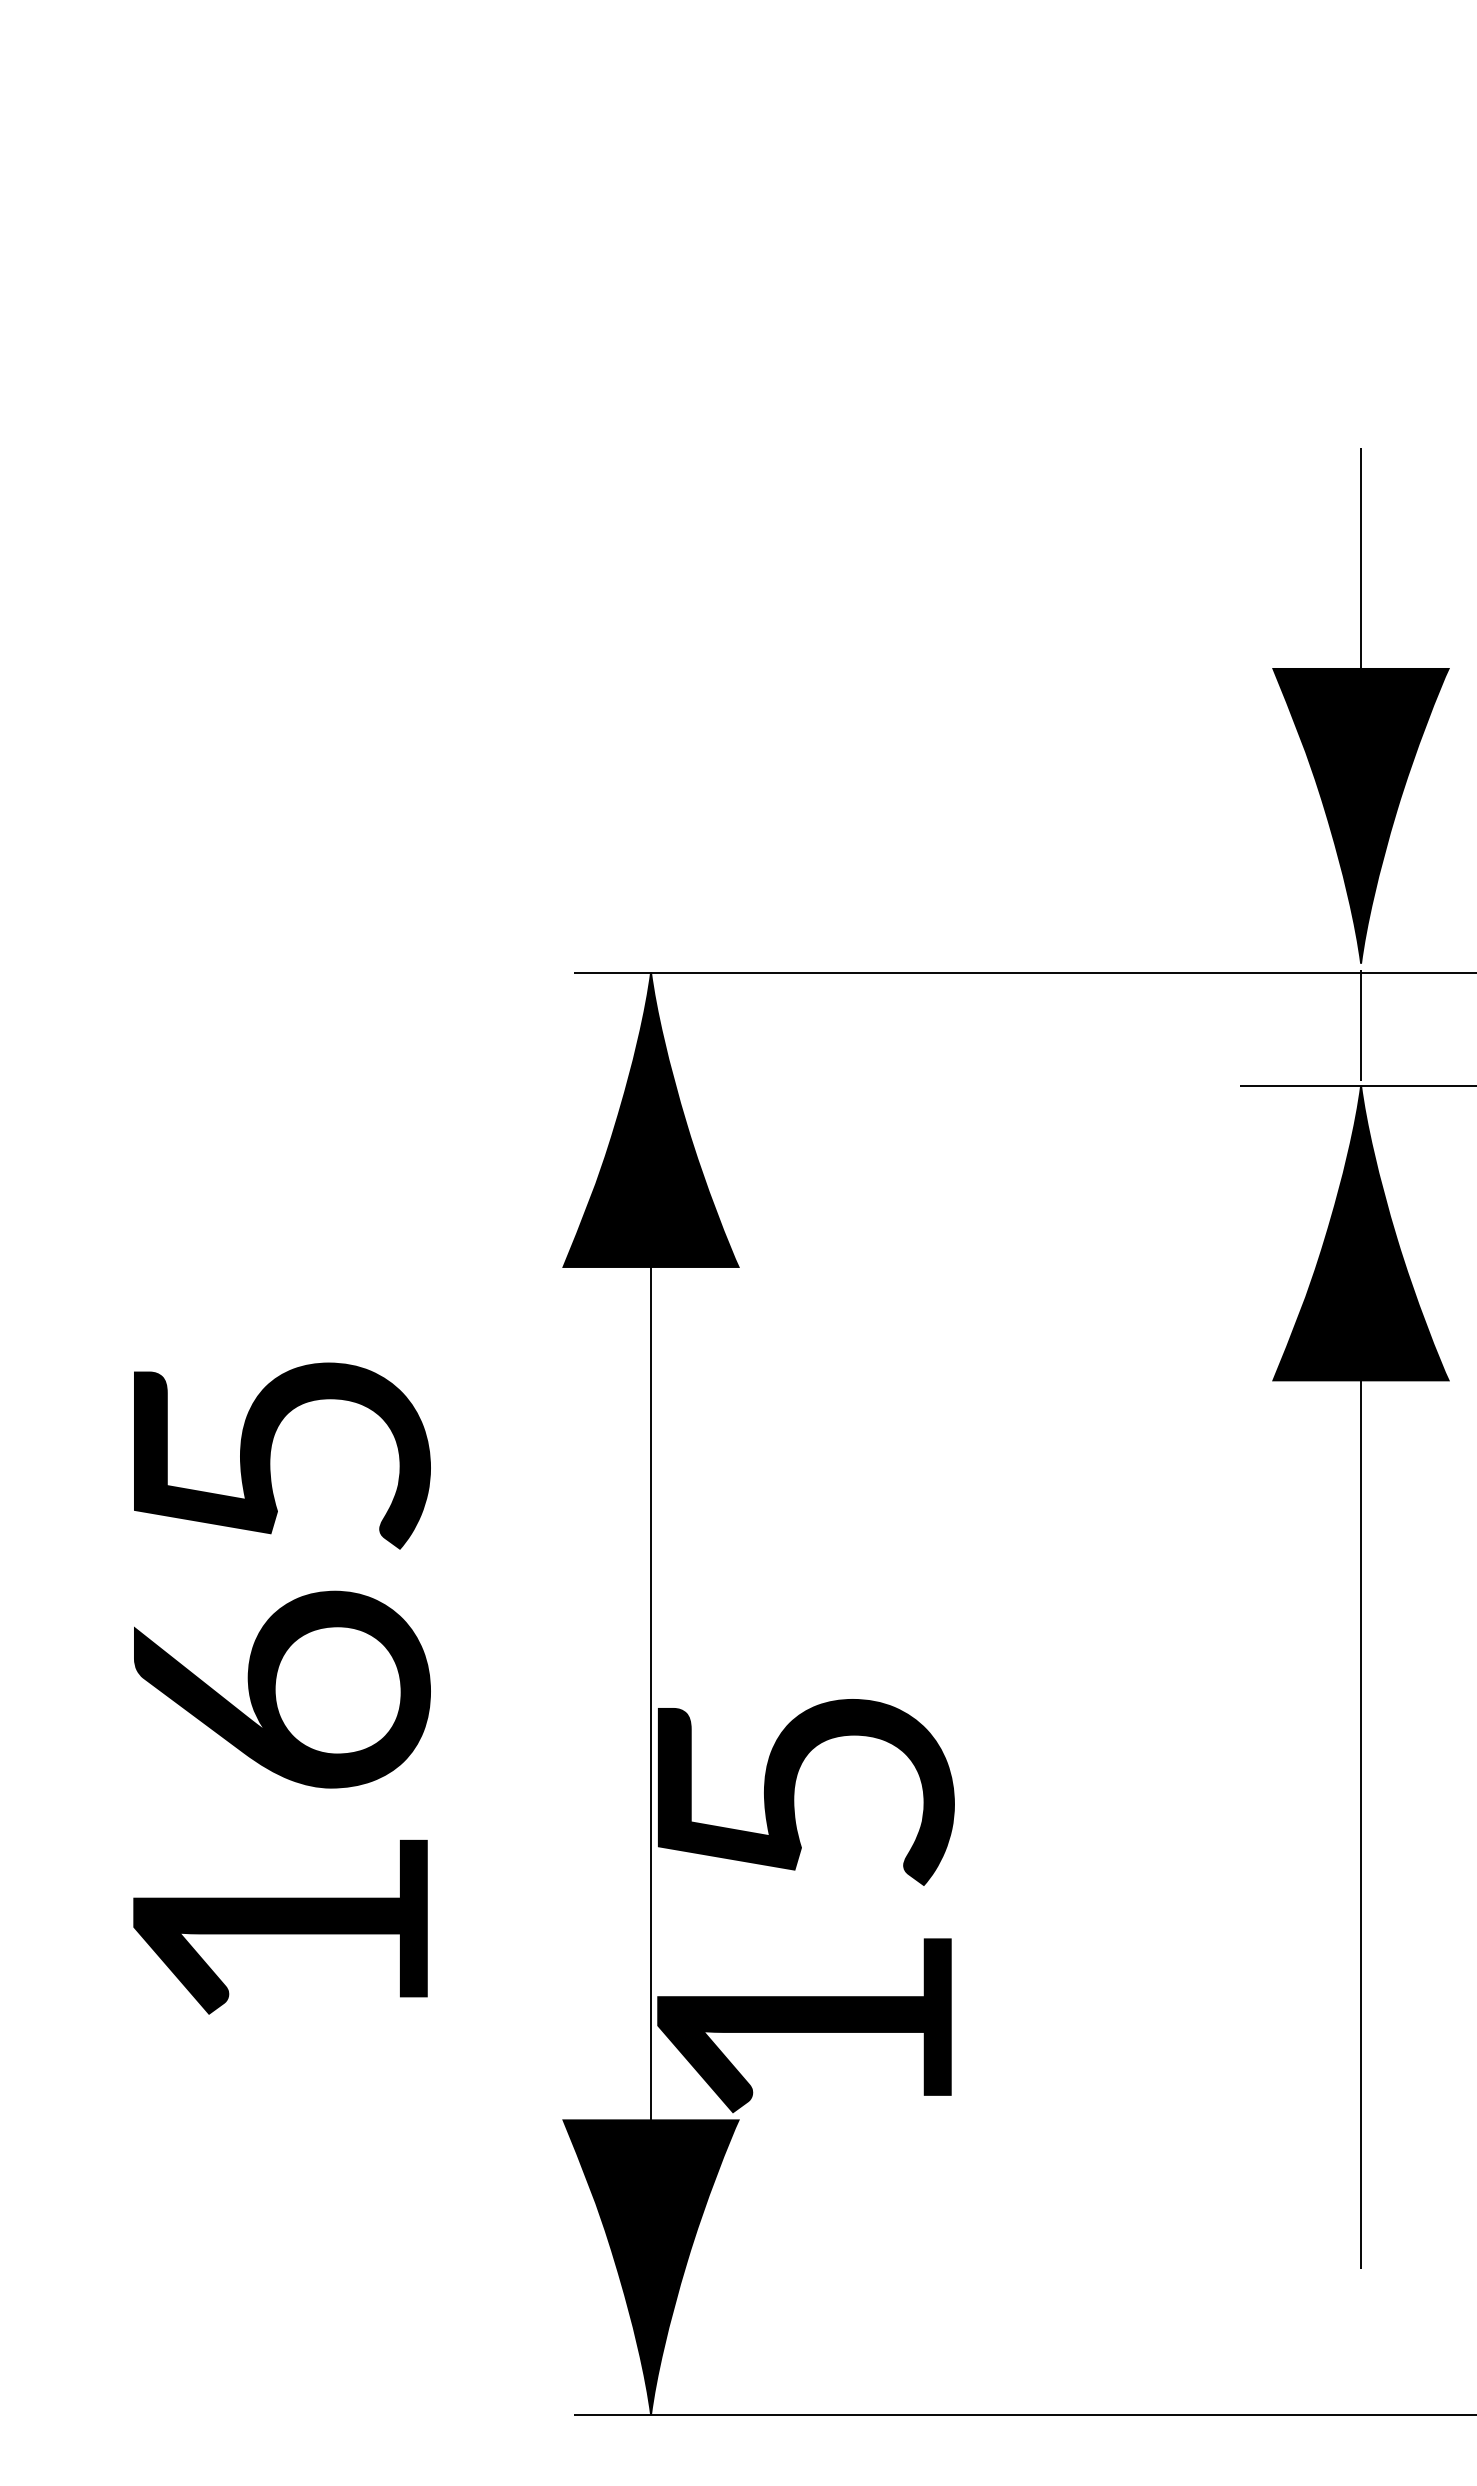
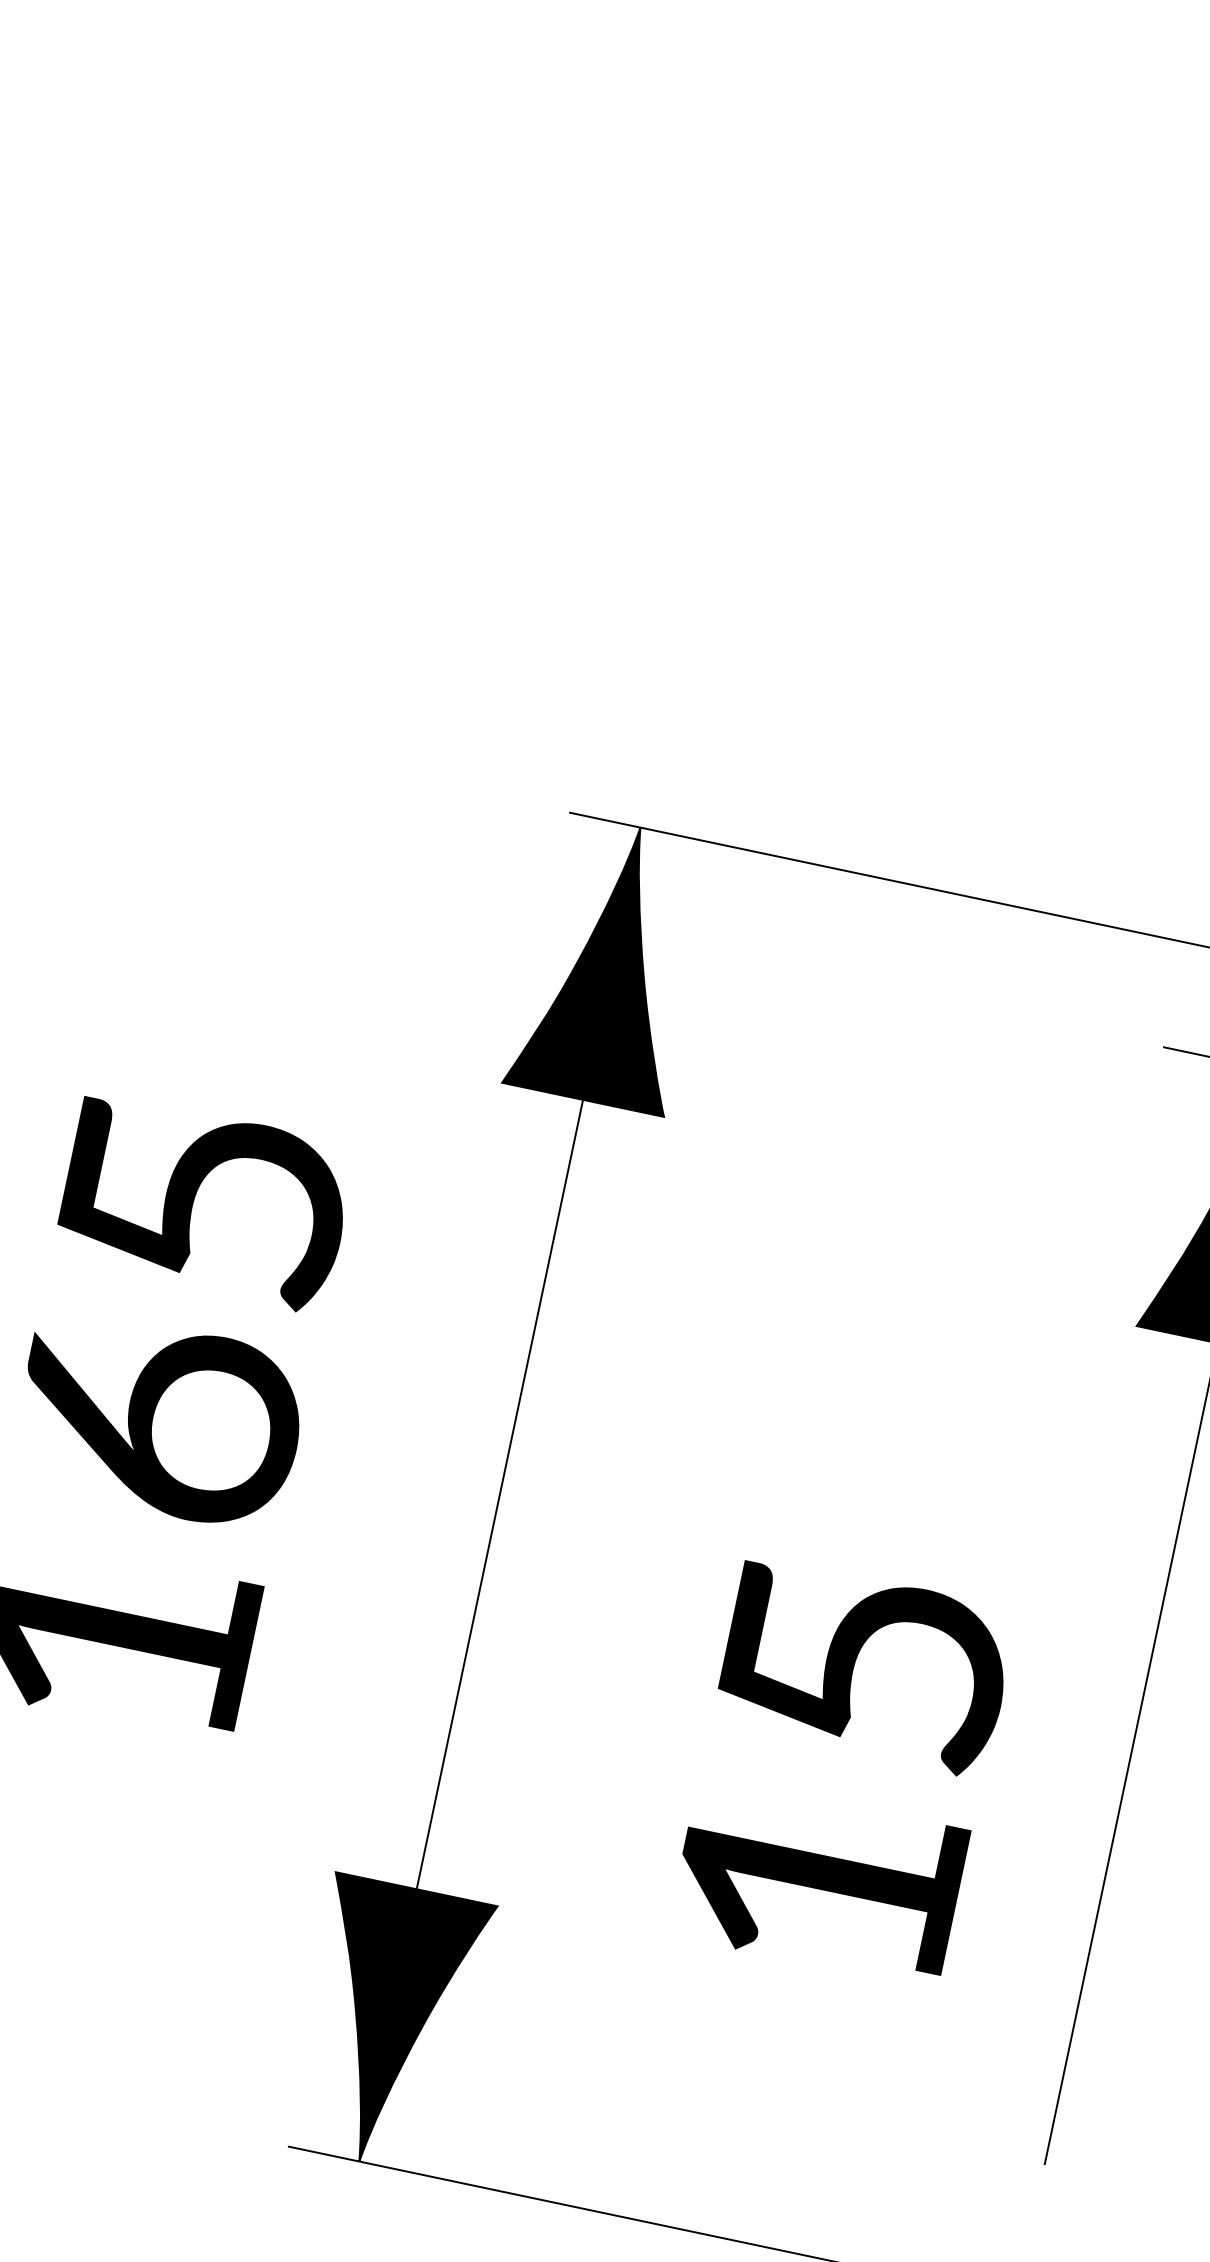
text: (805, 1906) -> (842, 1772), moved

